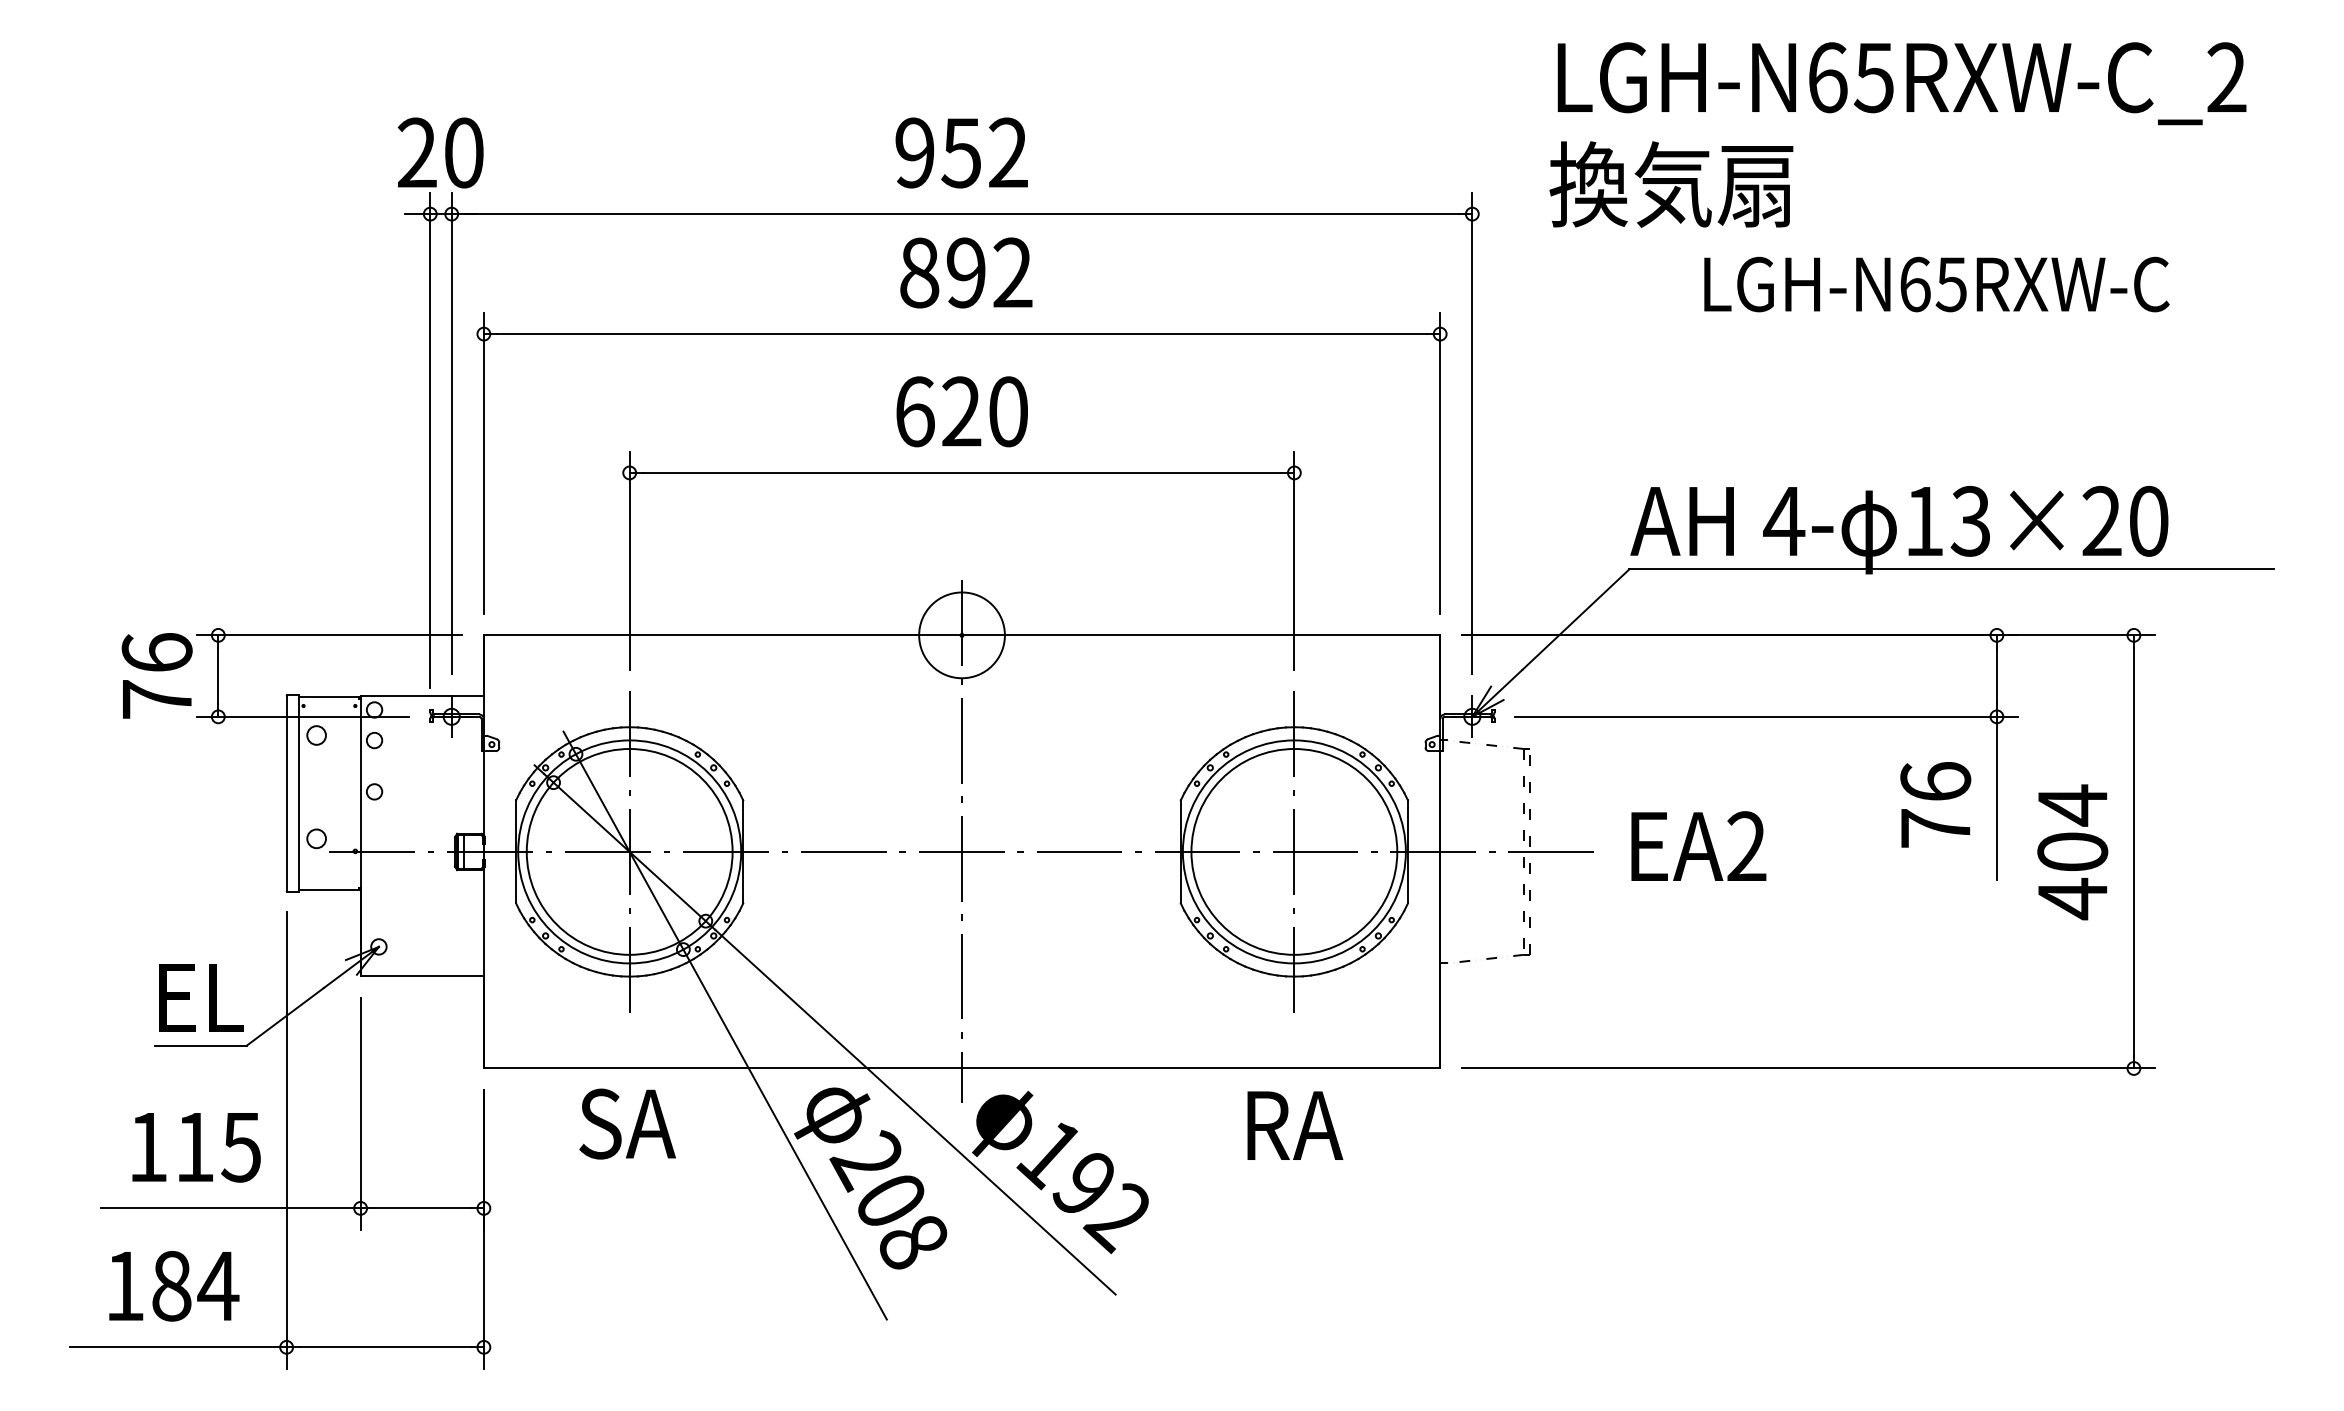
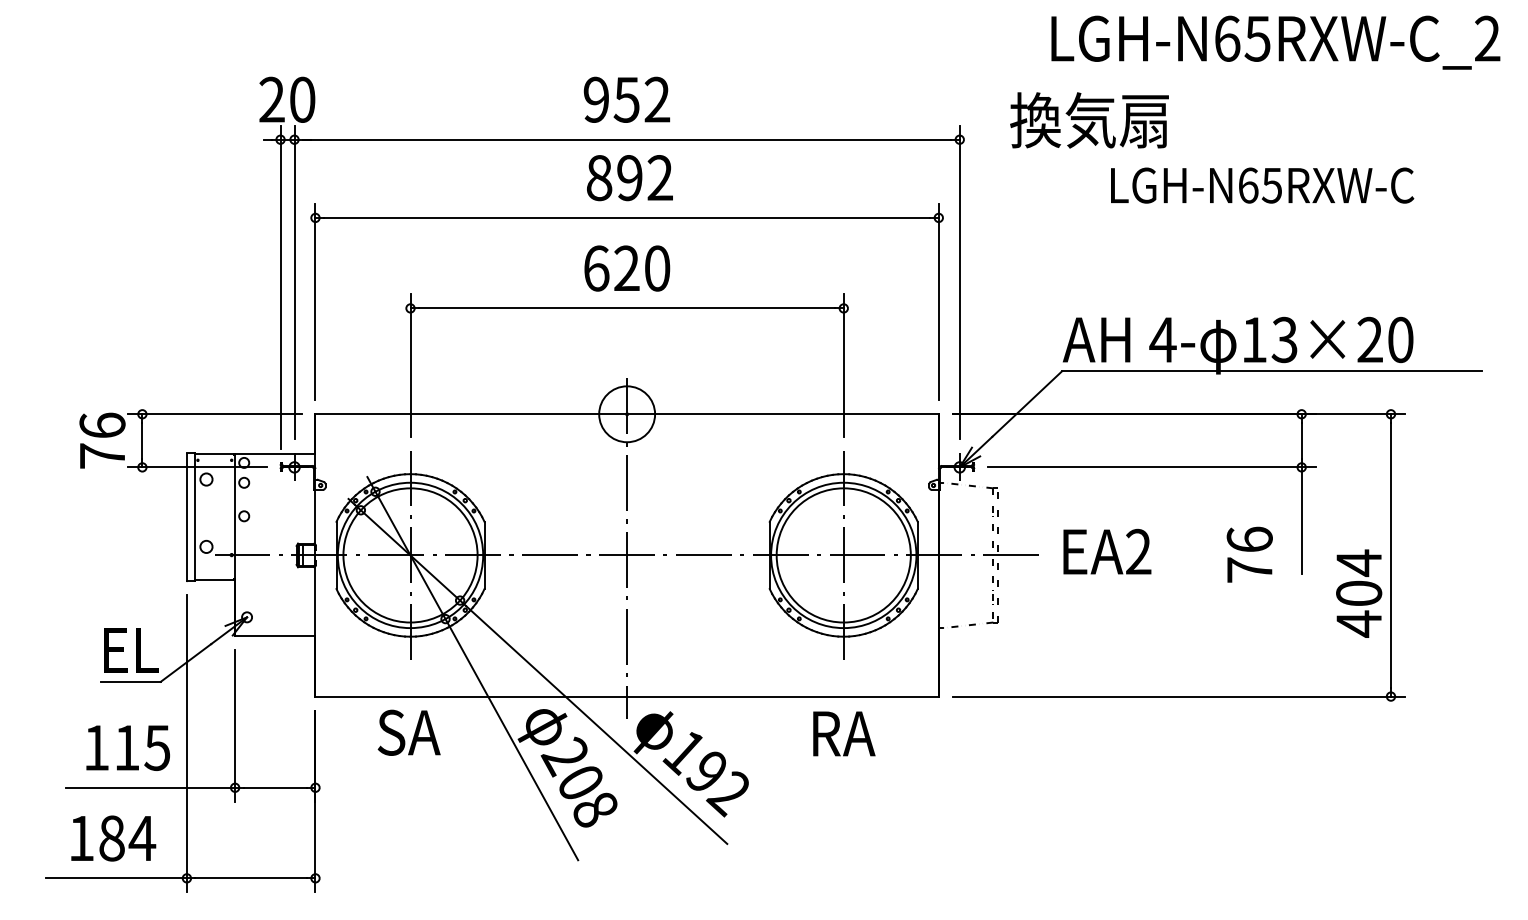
text: (1901, 83) -> (1275, 42), moved
text: (1935, 804) -> (1249, 554), moved
text: (2073, 852) -> (1359, 593), moved

